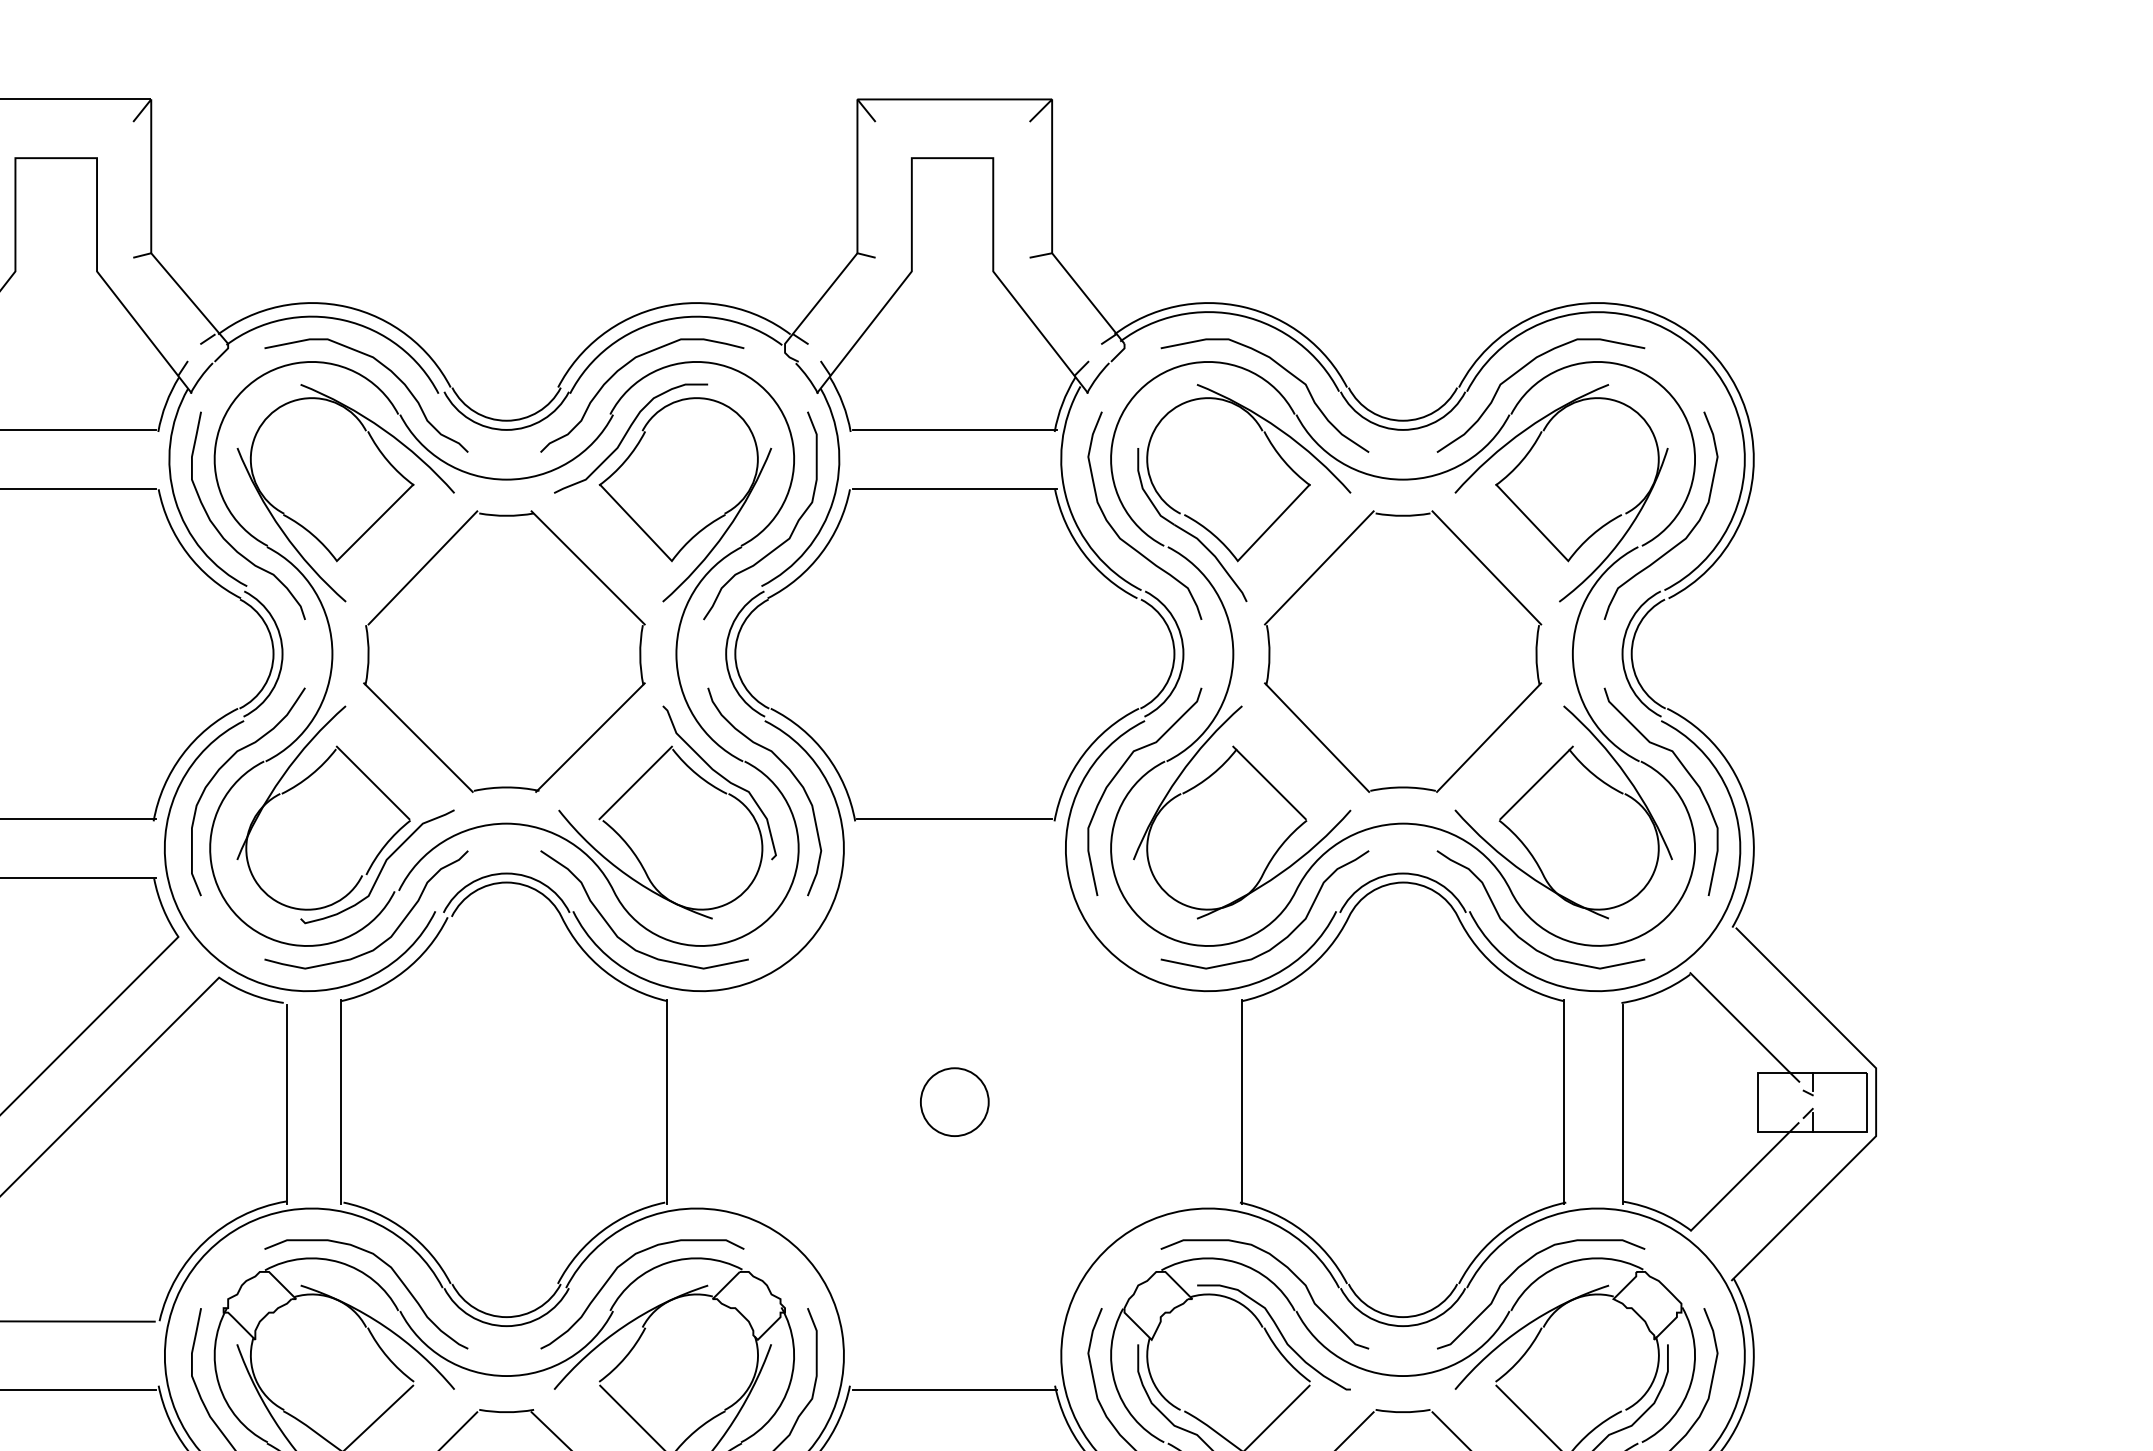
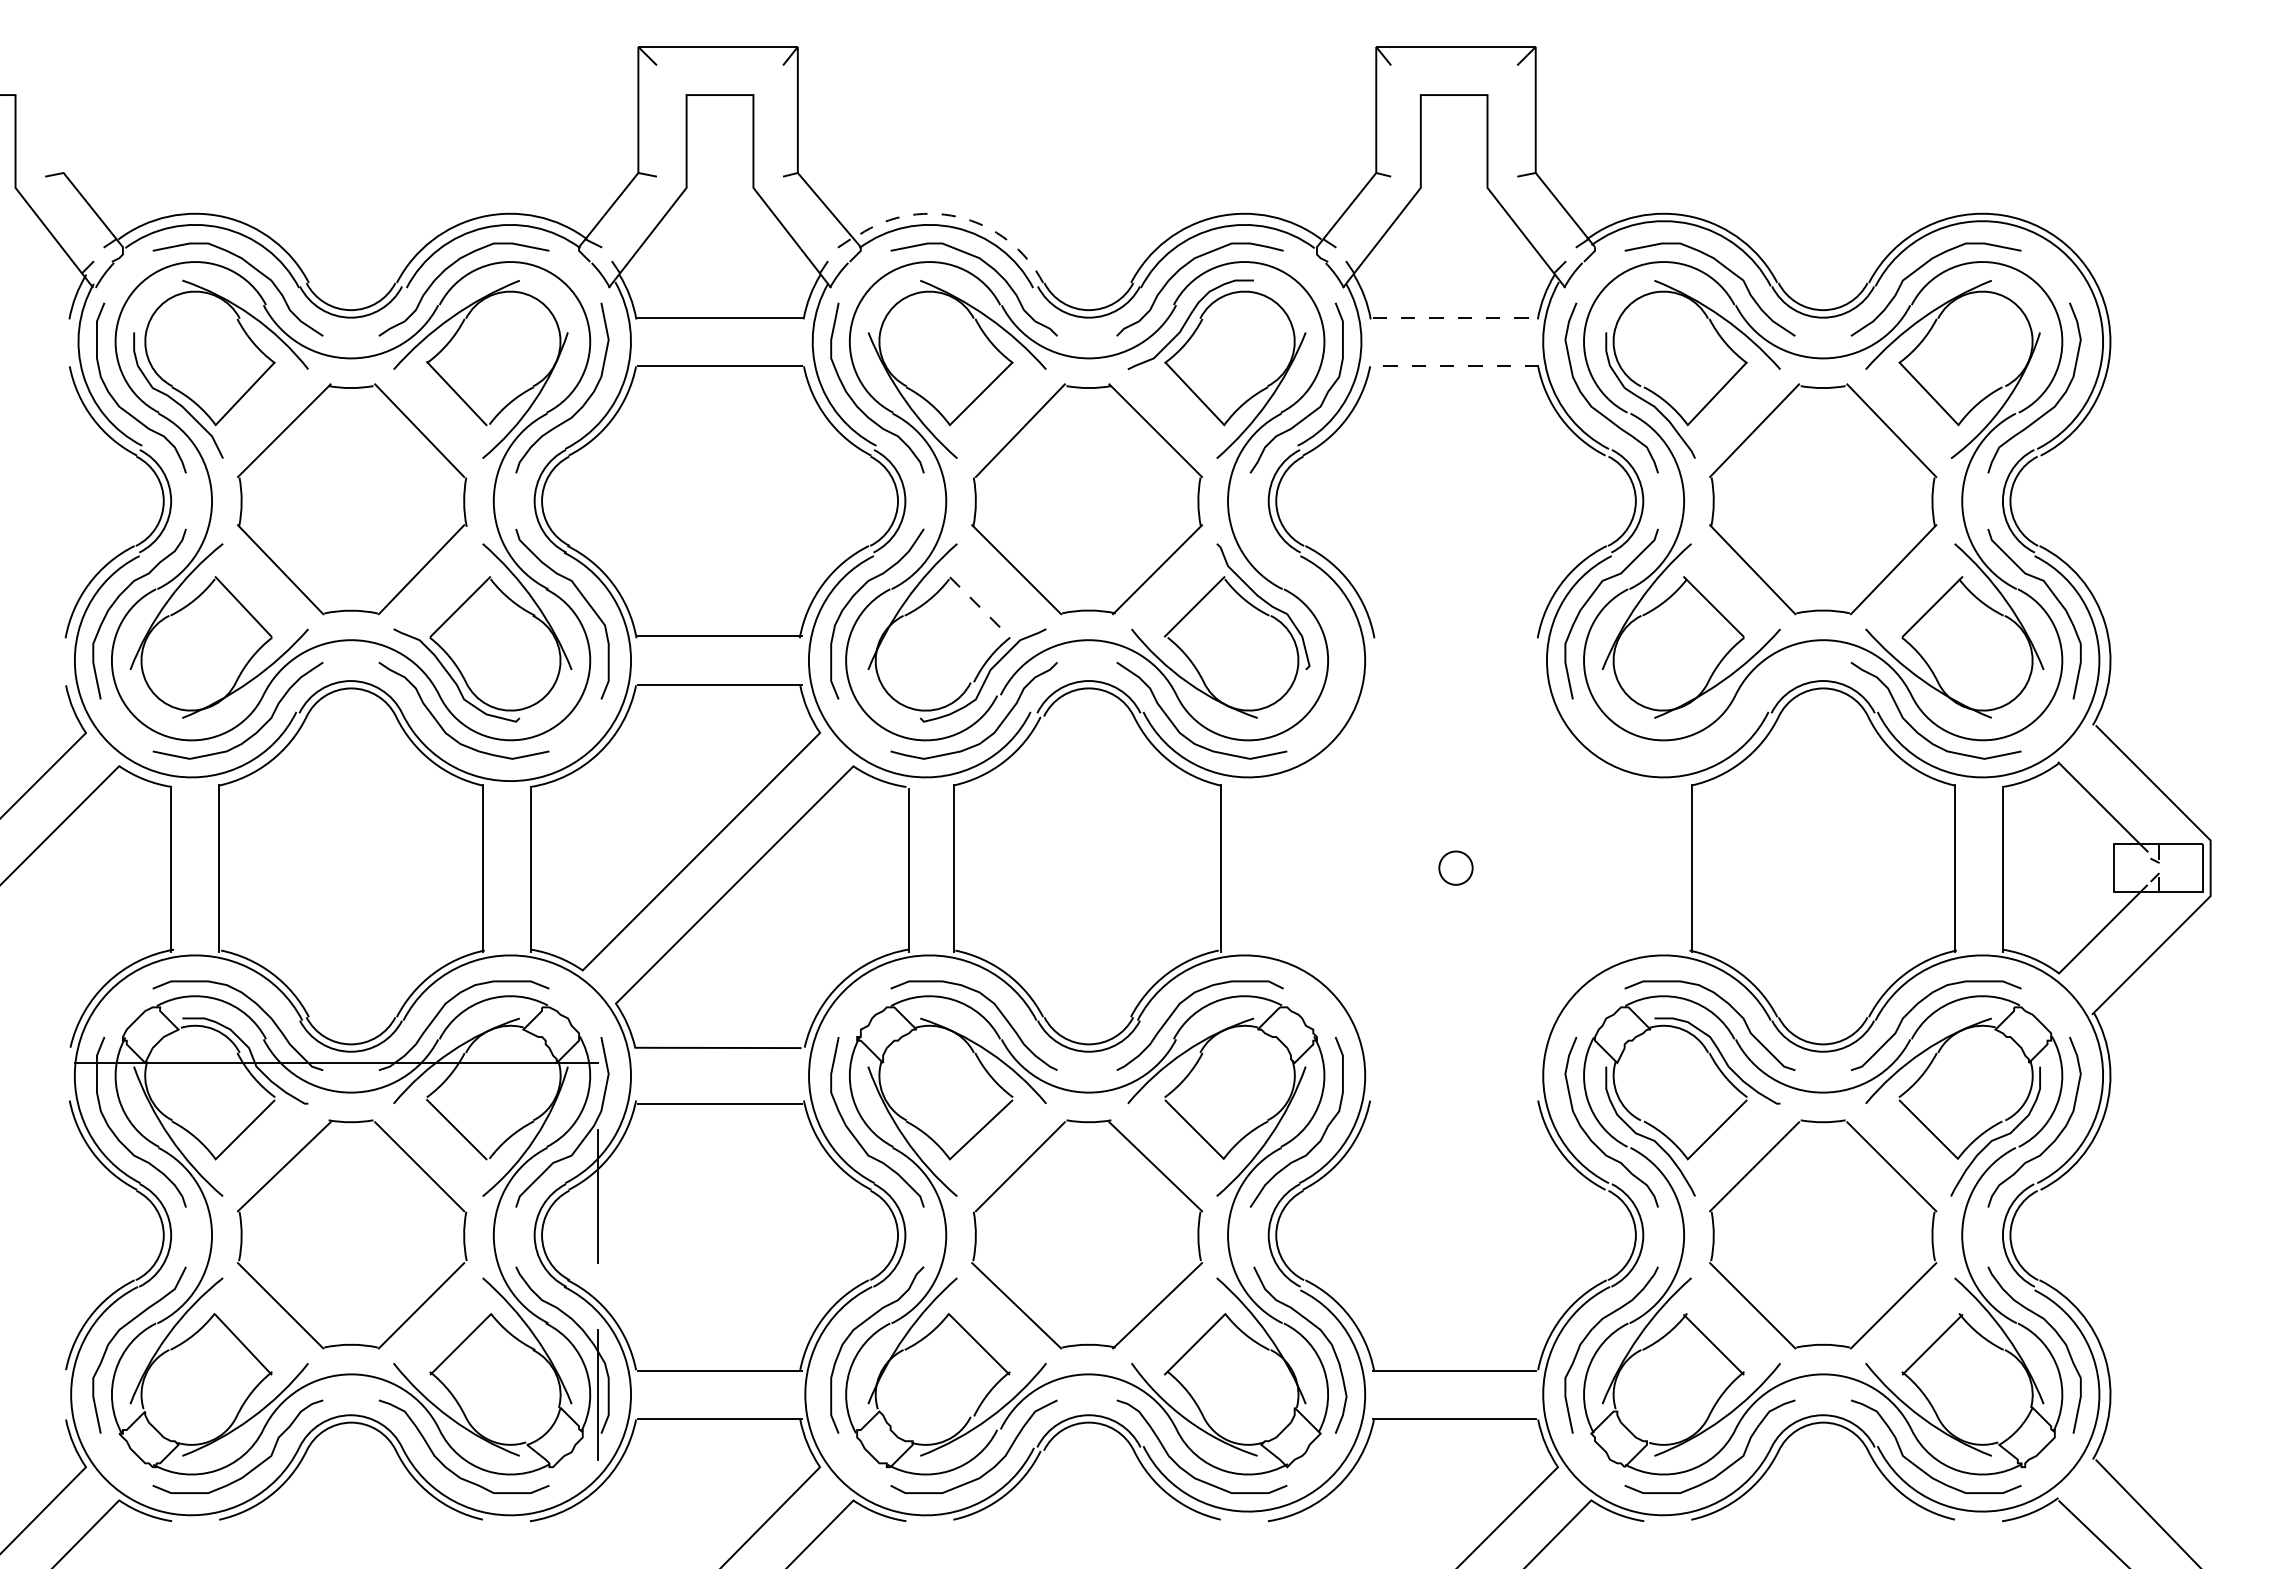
line: (346, 306) -> (957, 216), solid -> dashed
line: (955, 429) -> (1456, 317), solid -> dashed
line: (954, 488) -> (1455, 365), solid -> dashed
curve: (789, 771) -> (1320, 597), removed
line: (373, 782) -> (979, 606), solid -> dashed
line: (954, 819) -> (1455, 636), removed
curve: (1288, 933) -> (1729, 730), removed
part: (954, 1101) -> (1455, 867), size x0.6
line: (954, 1389) -> (1455, 1103), removed

